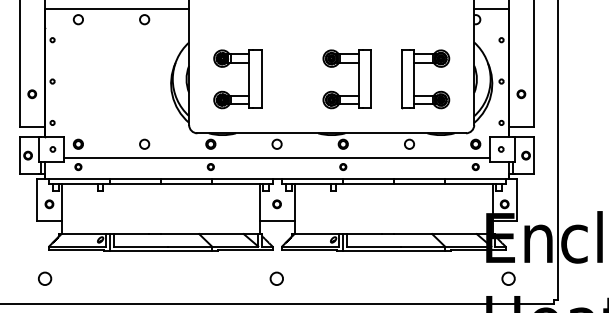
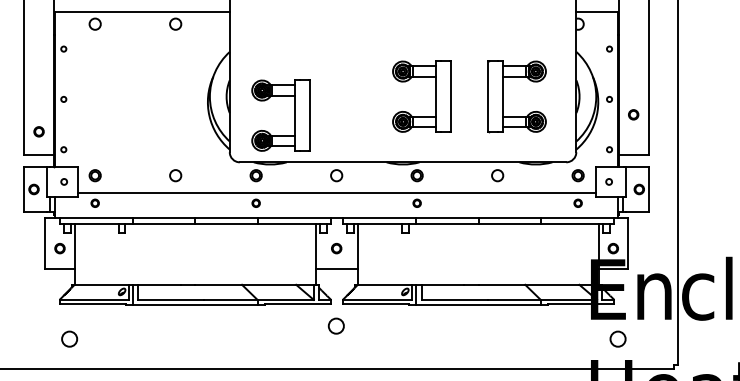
part: (248, 79) -> (294, 115), moved
part: (31, 93) -> (38, 131), moved
circle: (44, 278) -> (69, 338), moved
circle: (276, 278) -> (335, 325), moved

